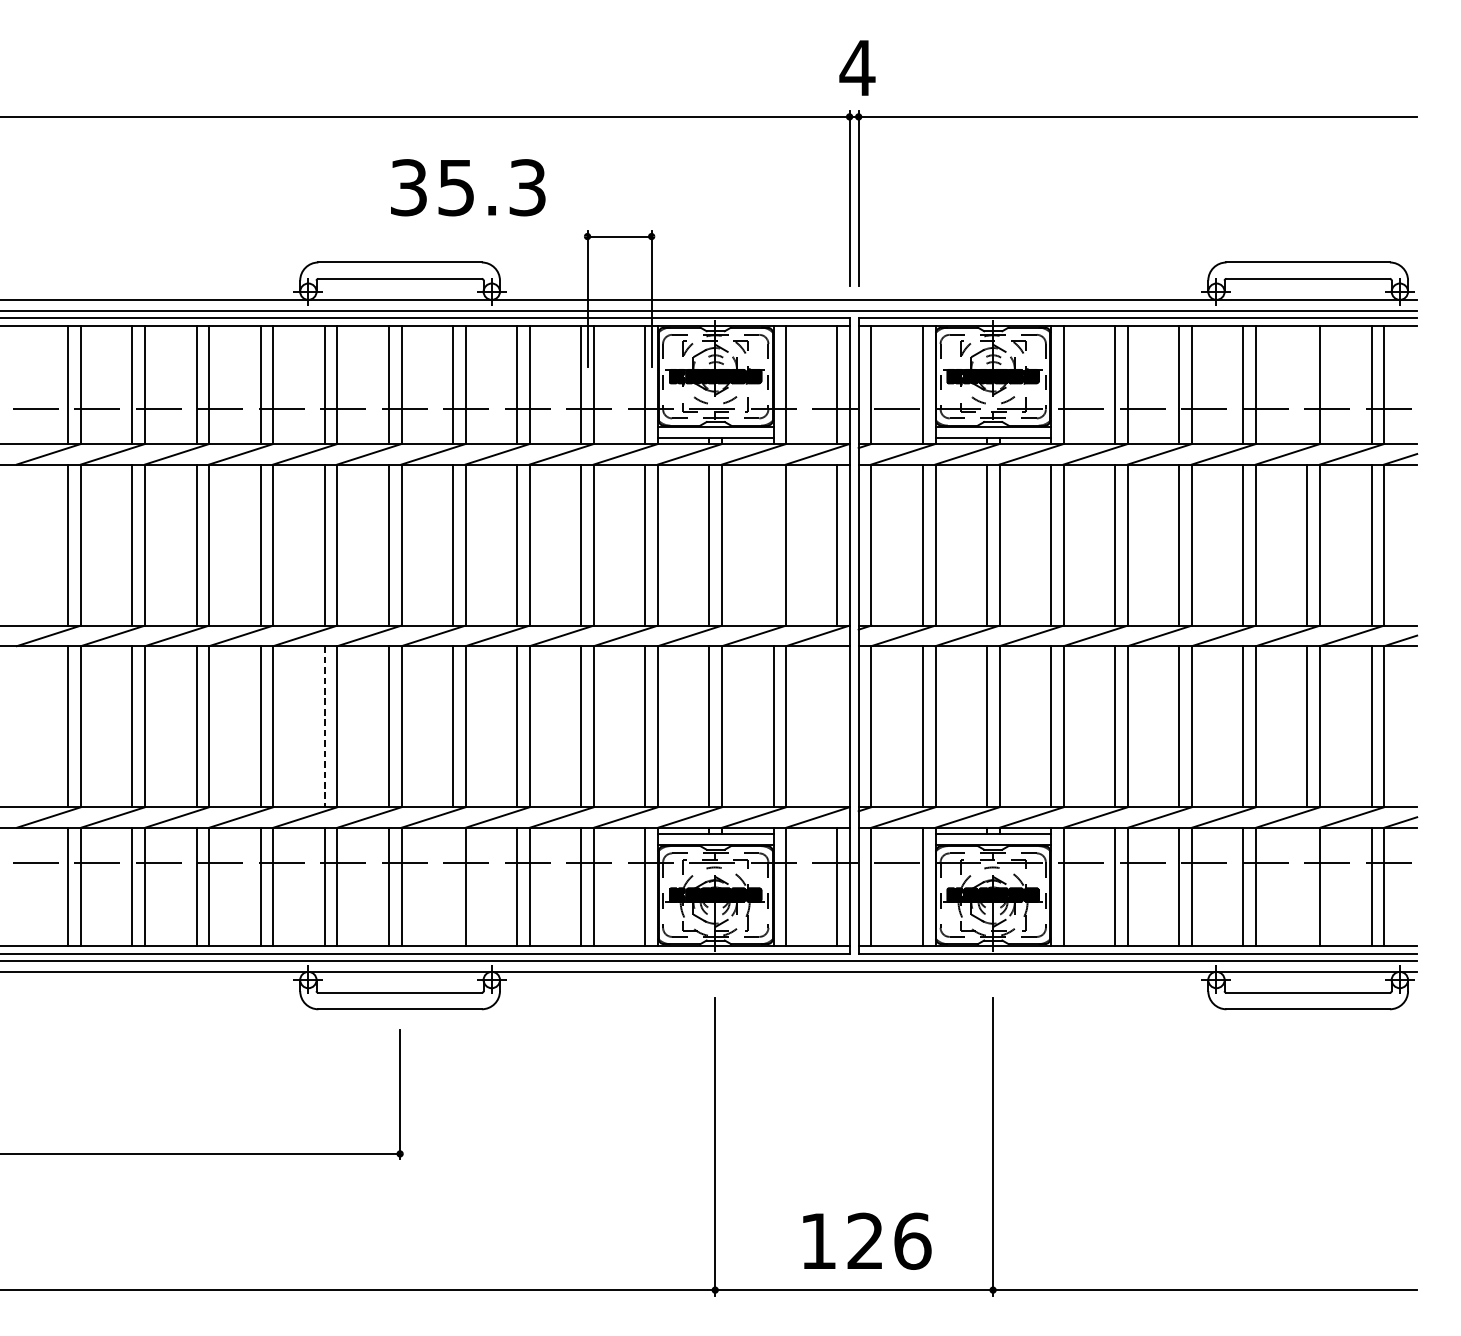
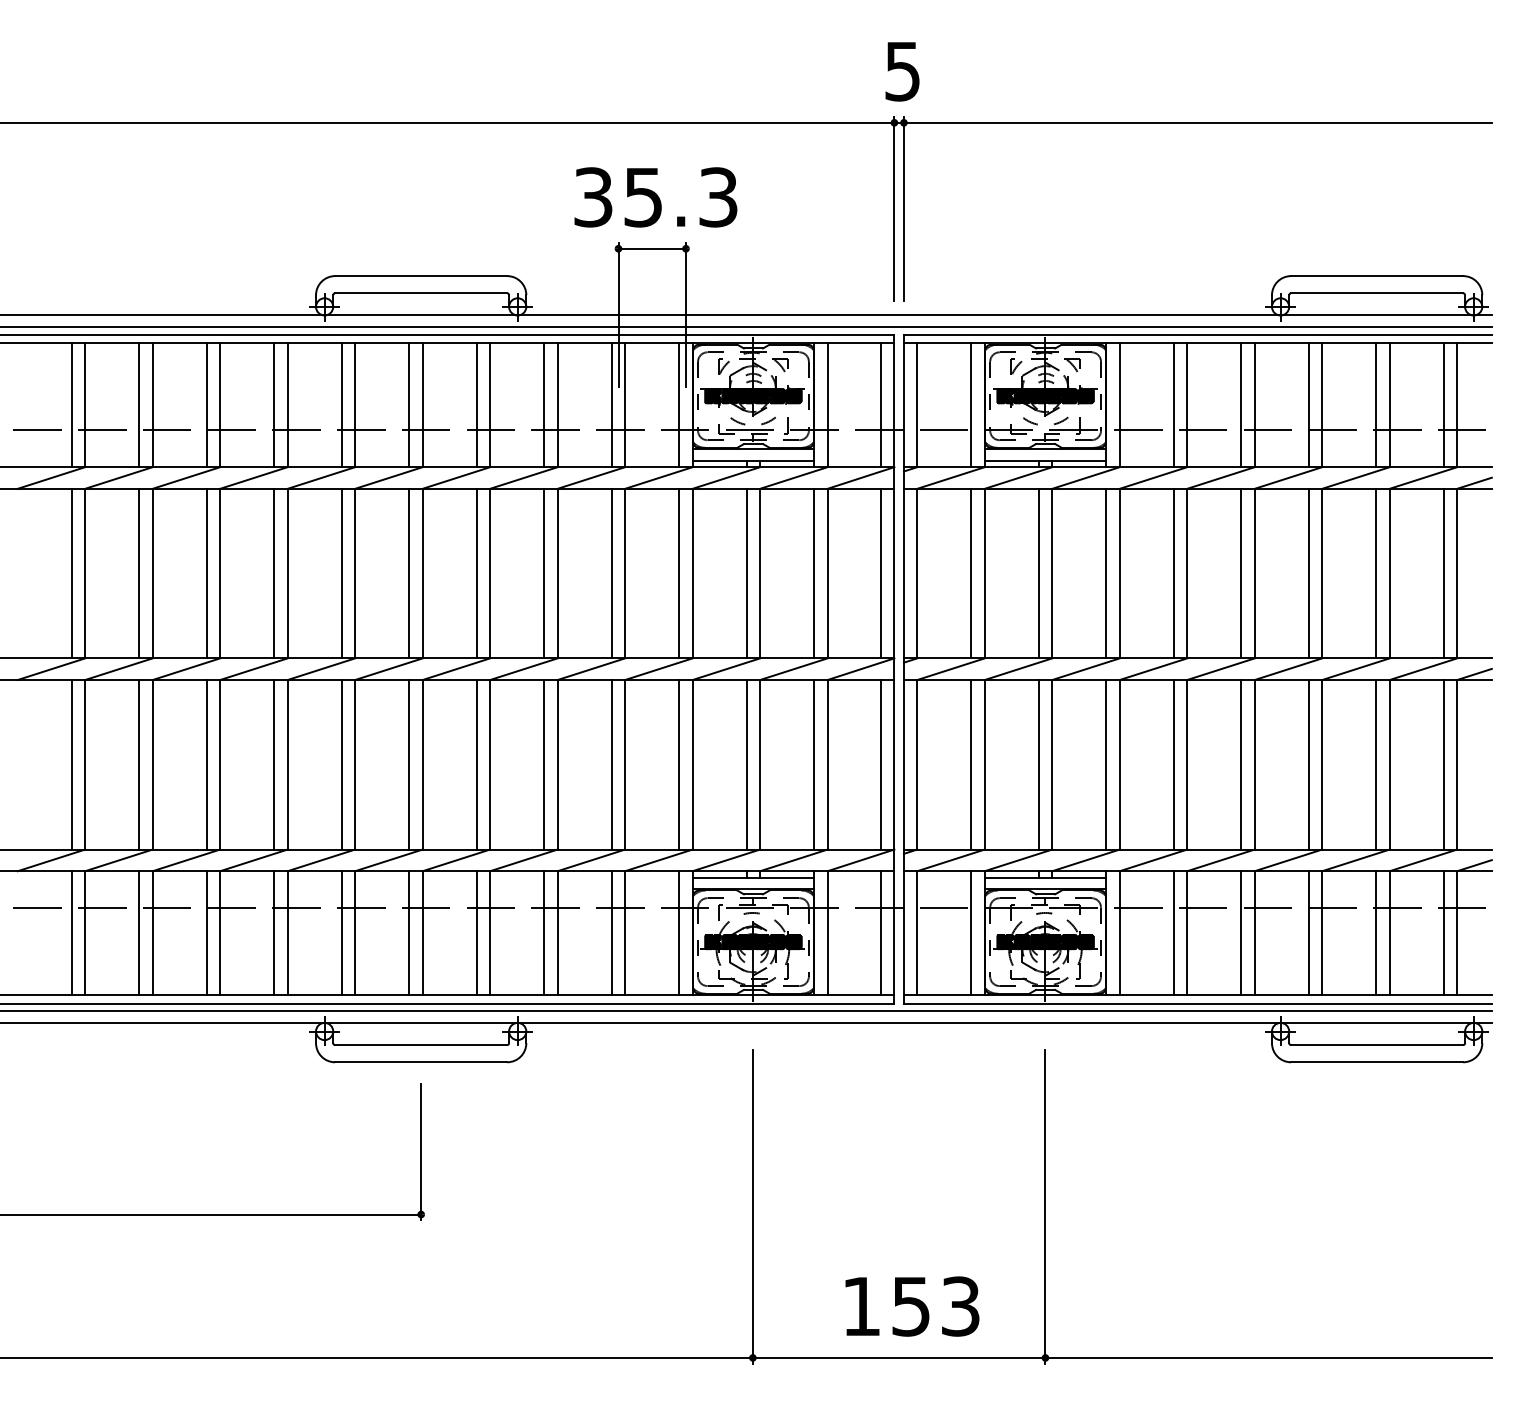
text: (857, 68) -> (902, 71), 4 -> 5
text: (467, 187) -> (655, 197), moved
line: (1307, 385) -> (1376, 405), added
line: (773, 544) -> (814, 573), added
line: (324, 726) -> (341, 764), dashed -> solid
line: (837, 726) -> (881, 764), added
line: (452, 886) -> (476, 933), added
line: (1307, 886) -> (1376, 933), added
text: (889, 1241) -> (936, 1306), 126 -> 153

